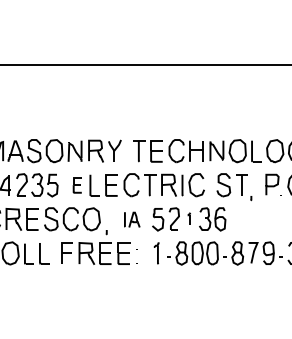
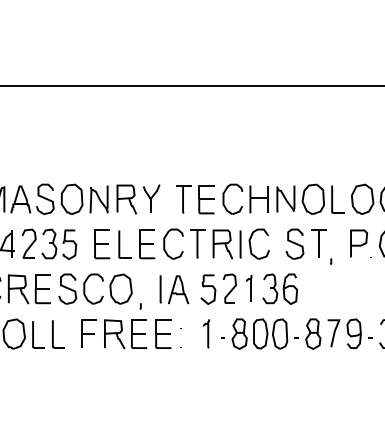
part: (77, 185) -> (102, 244), size x1.43
part: (189, 218) -> (249, 288), size x1.67
part: (132, 219) -> (174, 289), size x1.43

